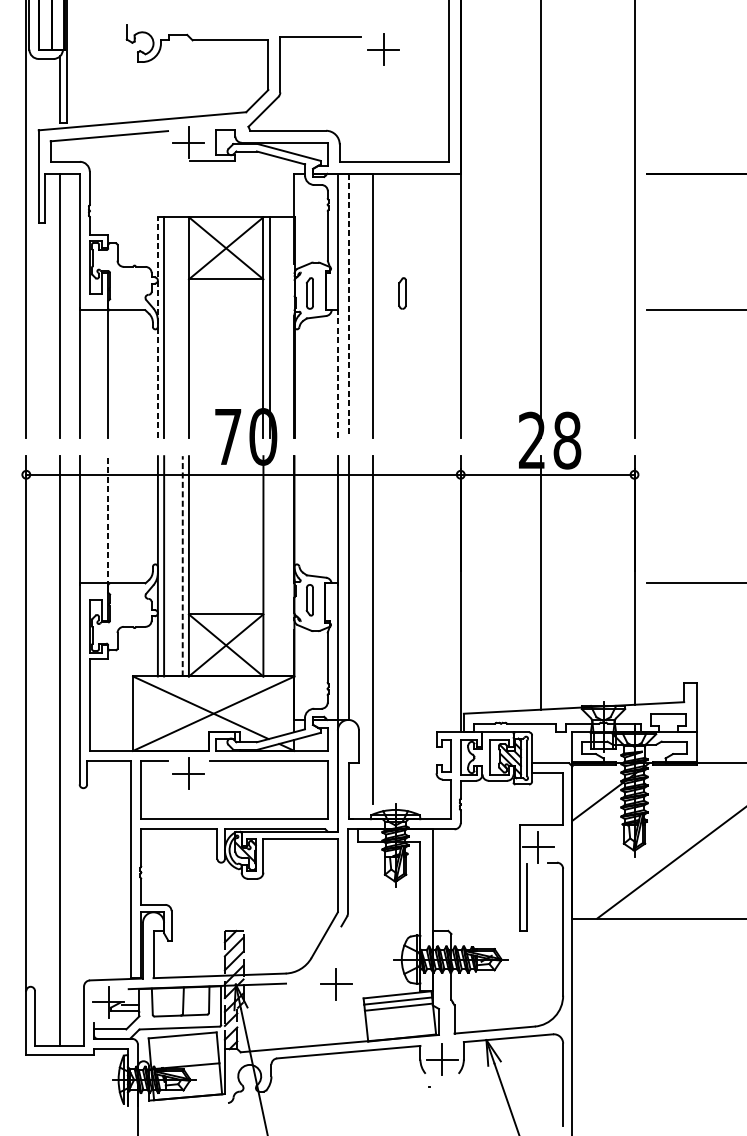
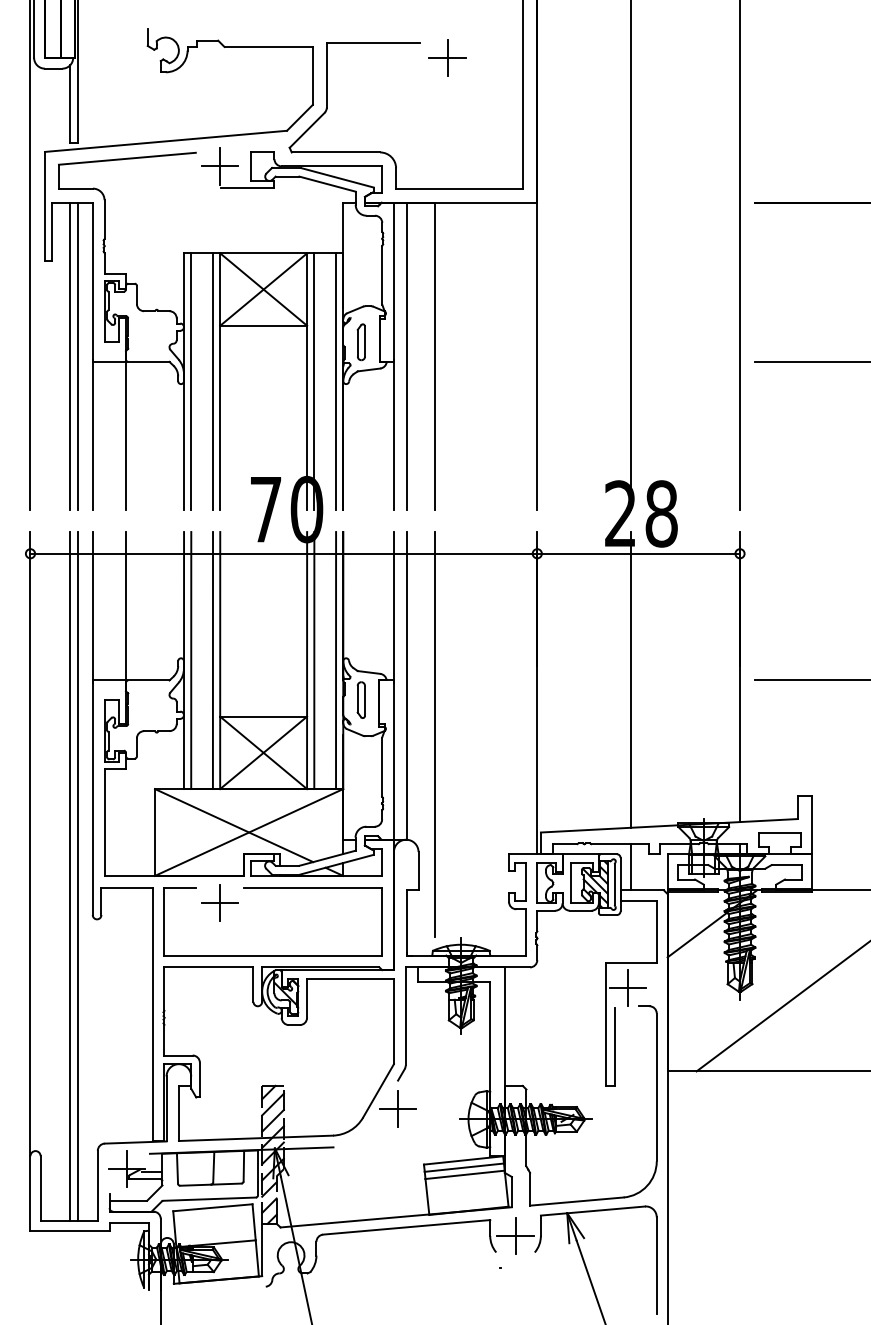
part: (401, 293) -> (468, 342), removed
line: (66, 305) -> (77, 356), added
line: (348, 305) -> (406, 356), dashed -> solid
line: (158, 327) -> (184, 381), dashed -> solid
line: (183, 327) -> (213, 381), added
line: (288, 327) -> (336, 381), added
line: (337, 372) -> (393, 434), dashed -> solid
line: (108, 520) -> (126, 607), dashed -> solid
line: (182, 566) -> (212, 660), dashed -> solid
line: (269, 566) -> (314, 660), added
line: (288, 566) -> (336, 660), added
line: (541, 743) -> (631, 867), added
line: (66, 751) -> (77, 876), added
part: (335, 983) -> (397, 1108), moved

